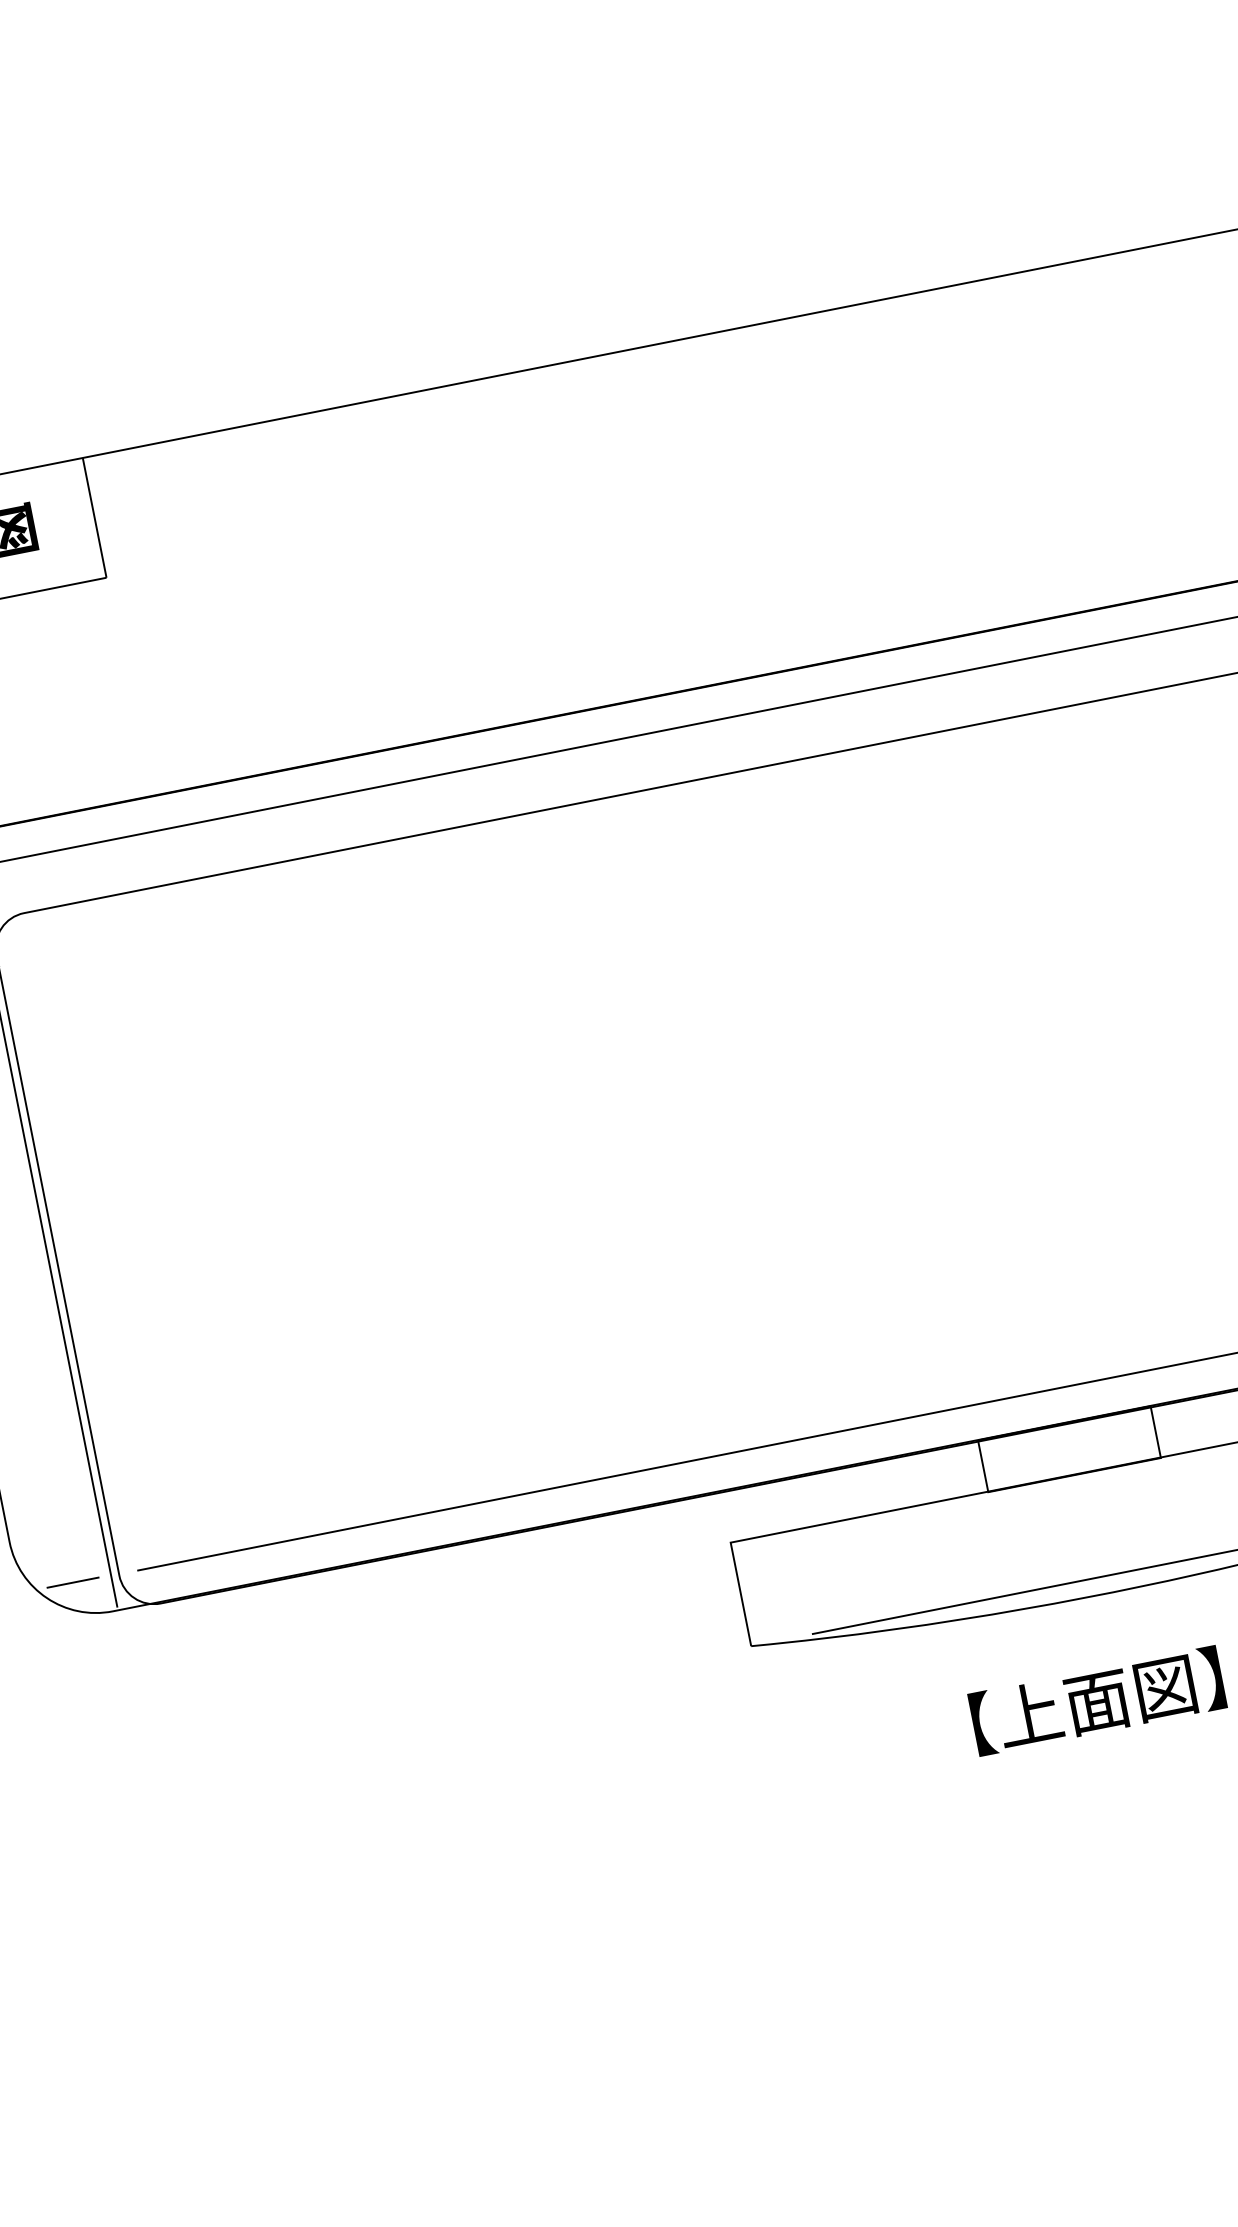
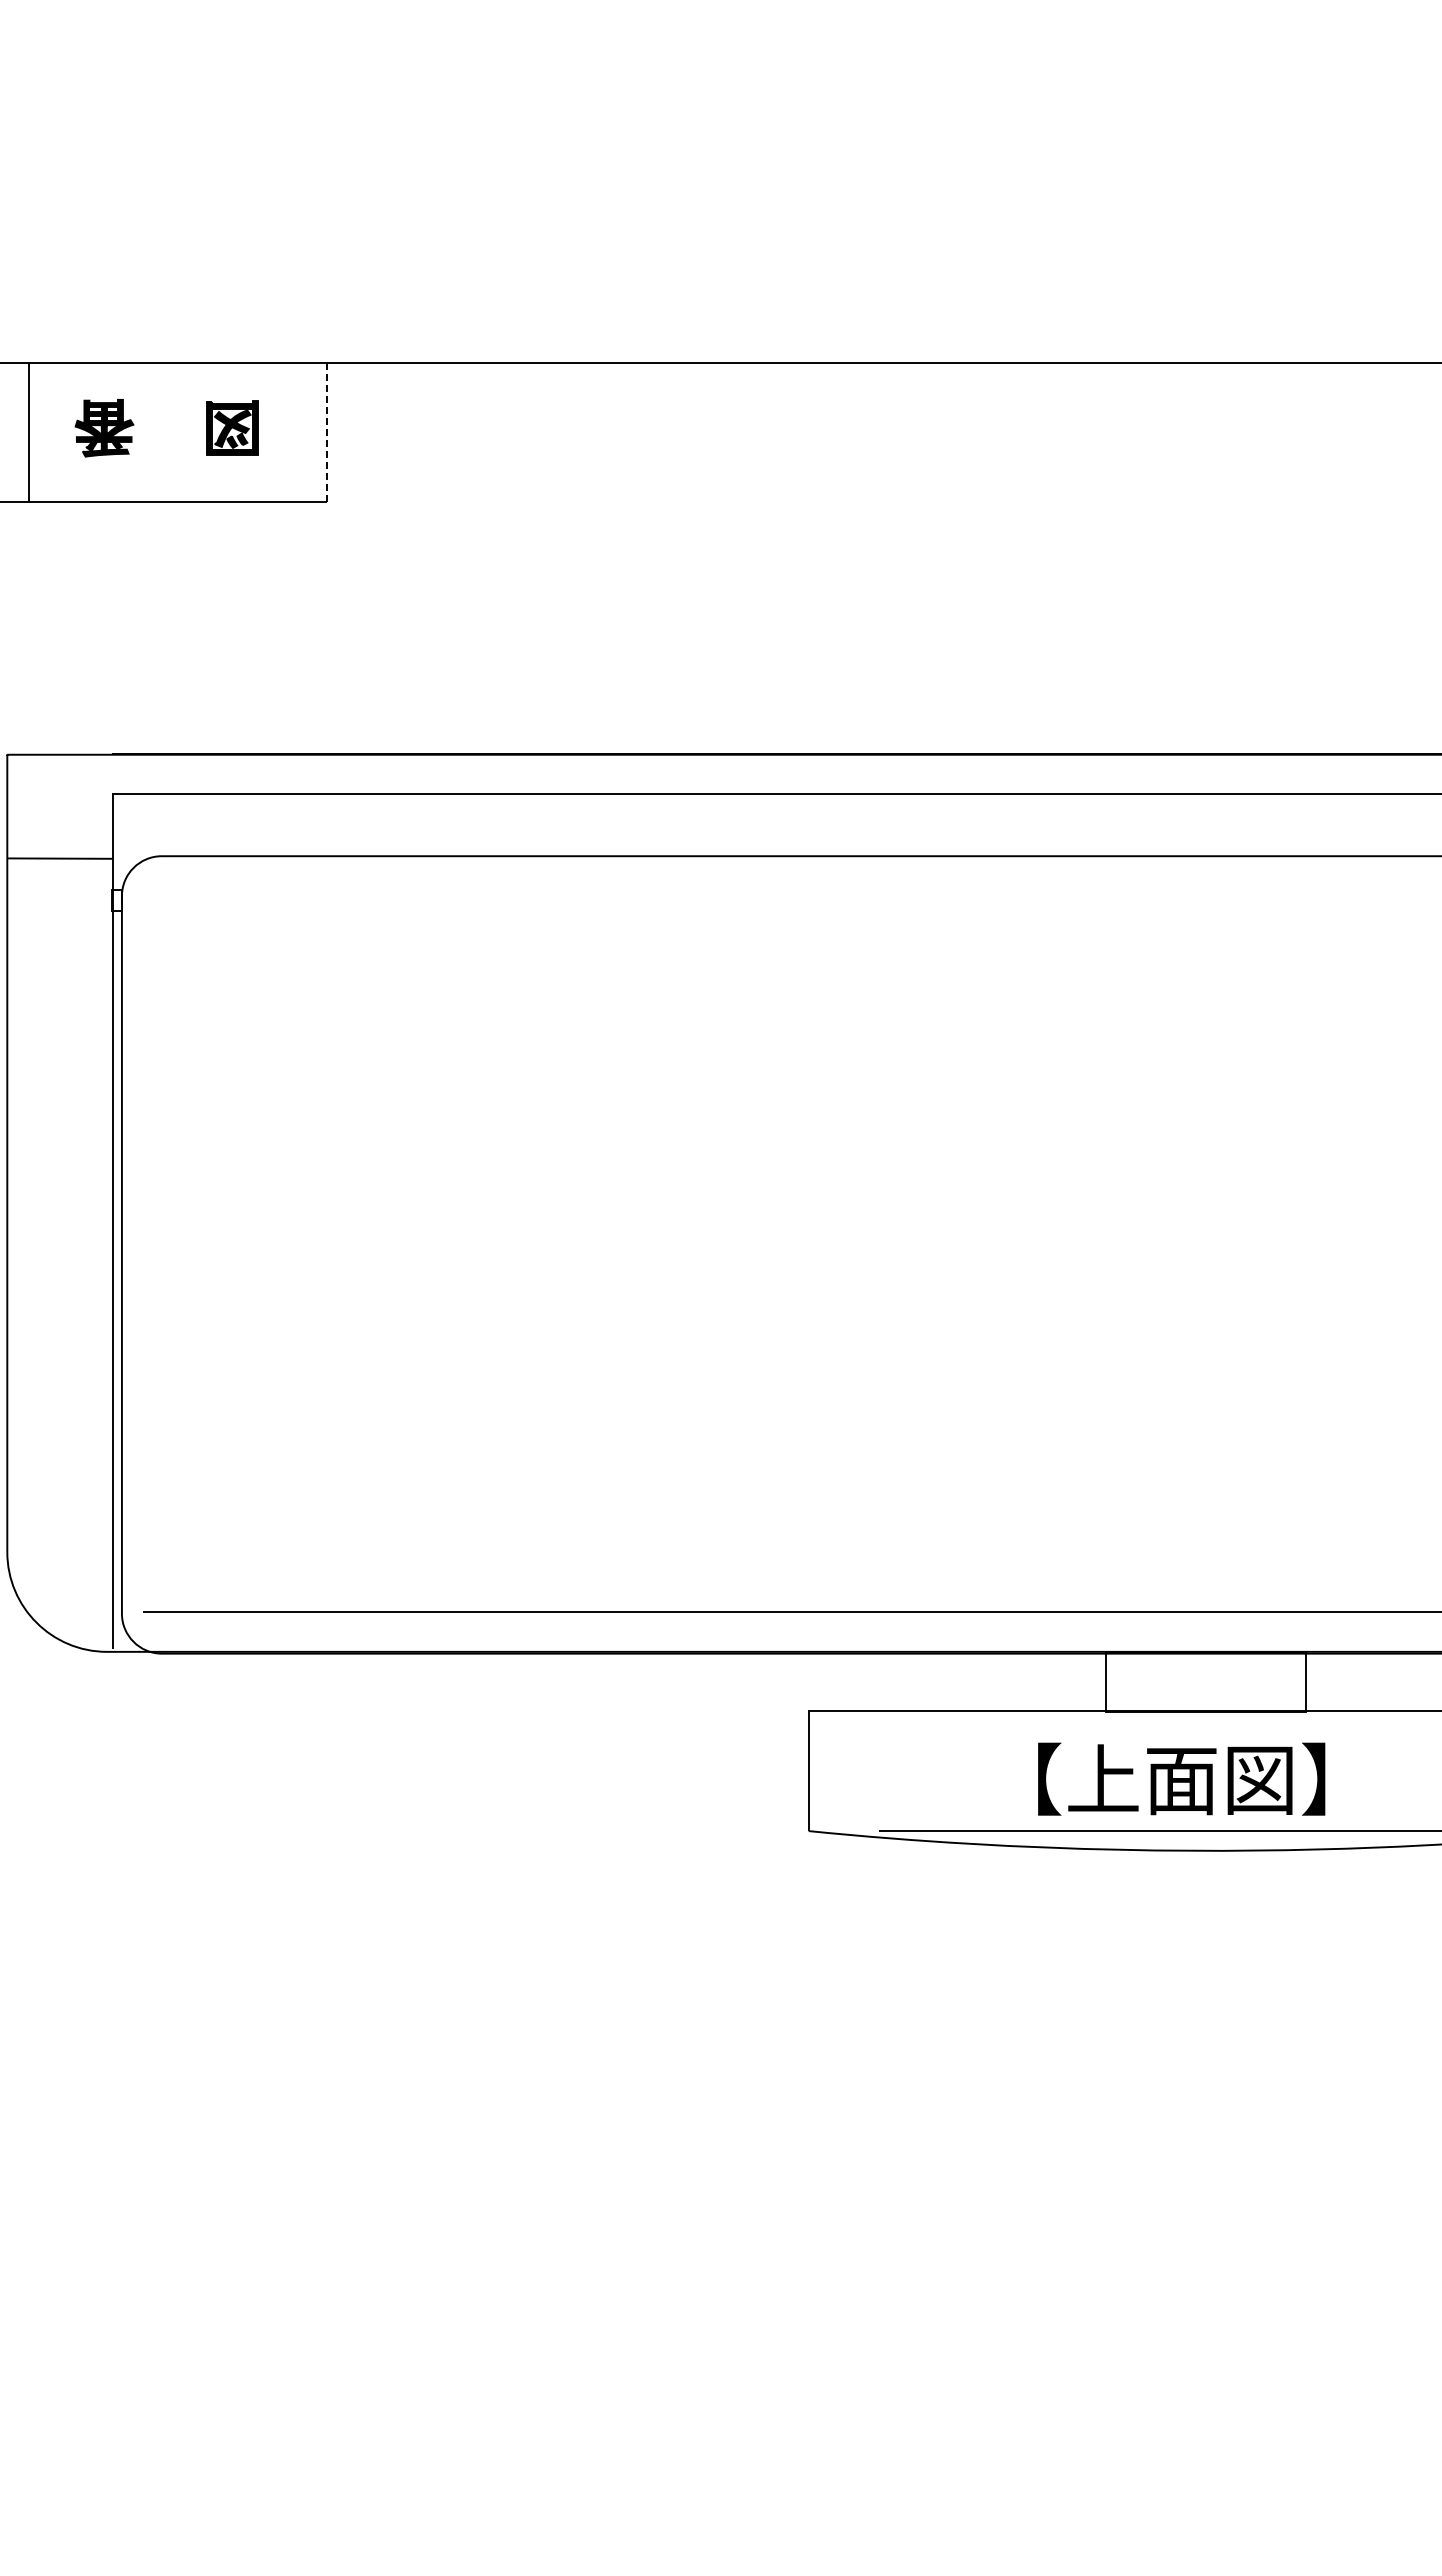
line: (94, 517) -> (327, 431), solid -> dashed
line: (72, 1582) -> (68, 1610), removed
text: (1097, 1700) -> (1181, 1778), moved

